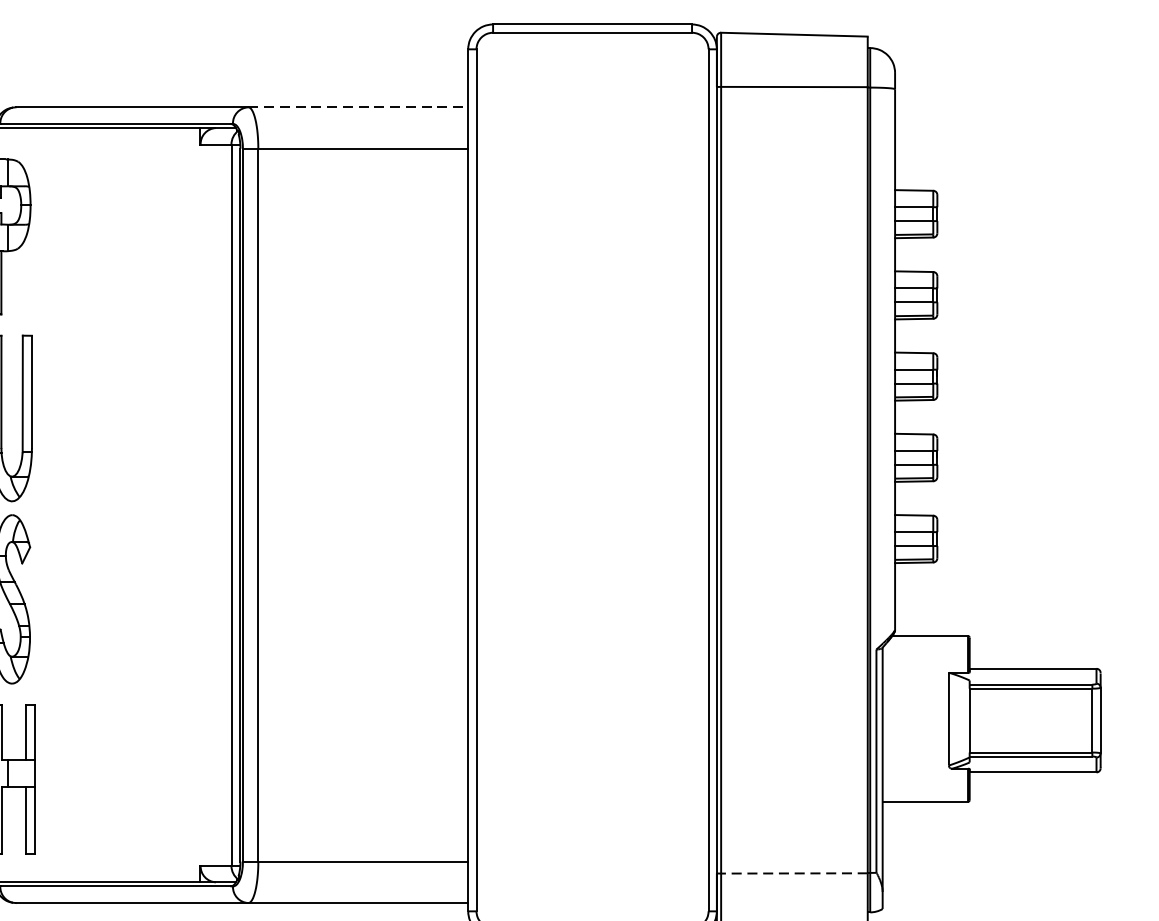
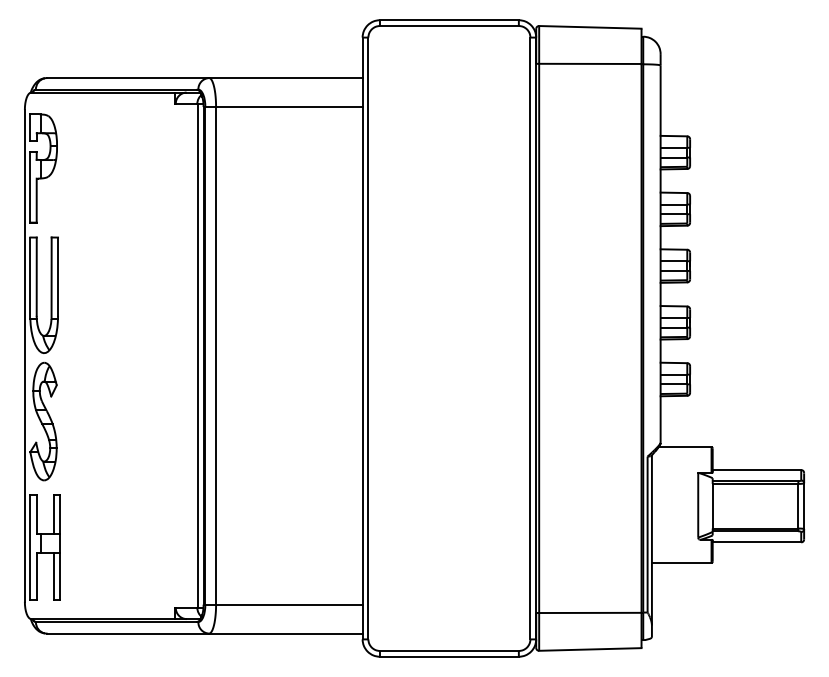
line: (357, 107) -> (285, 78), dashed -> solid
line: (793, 872) -> (589, 612), dashed -> solid

